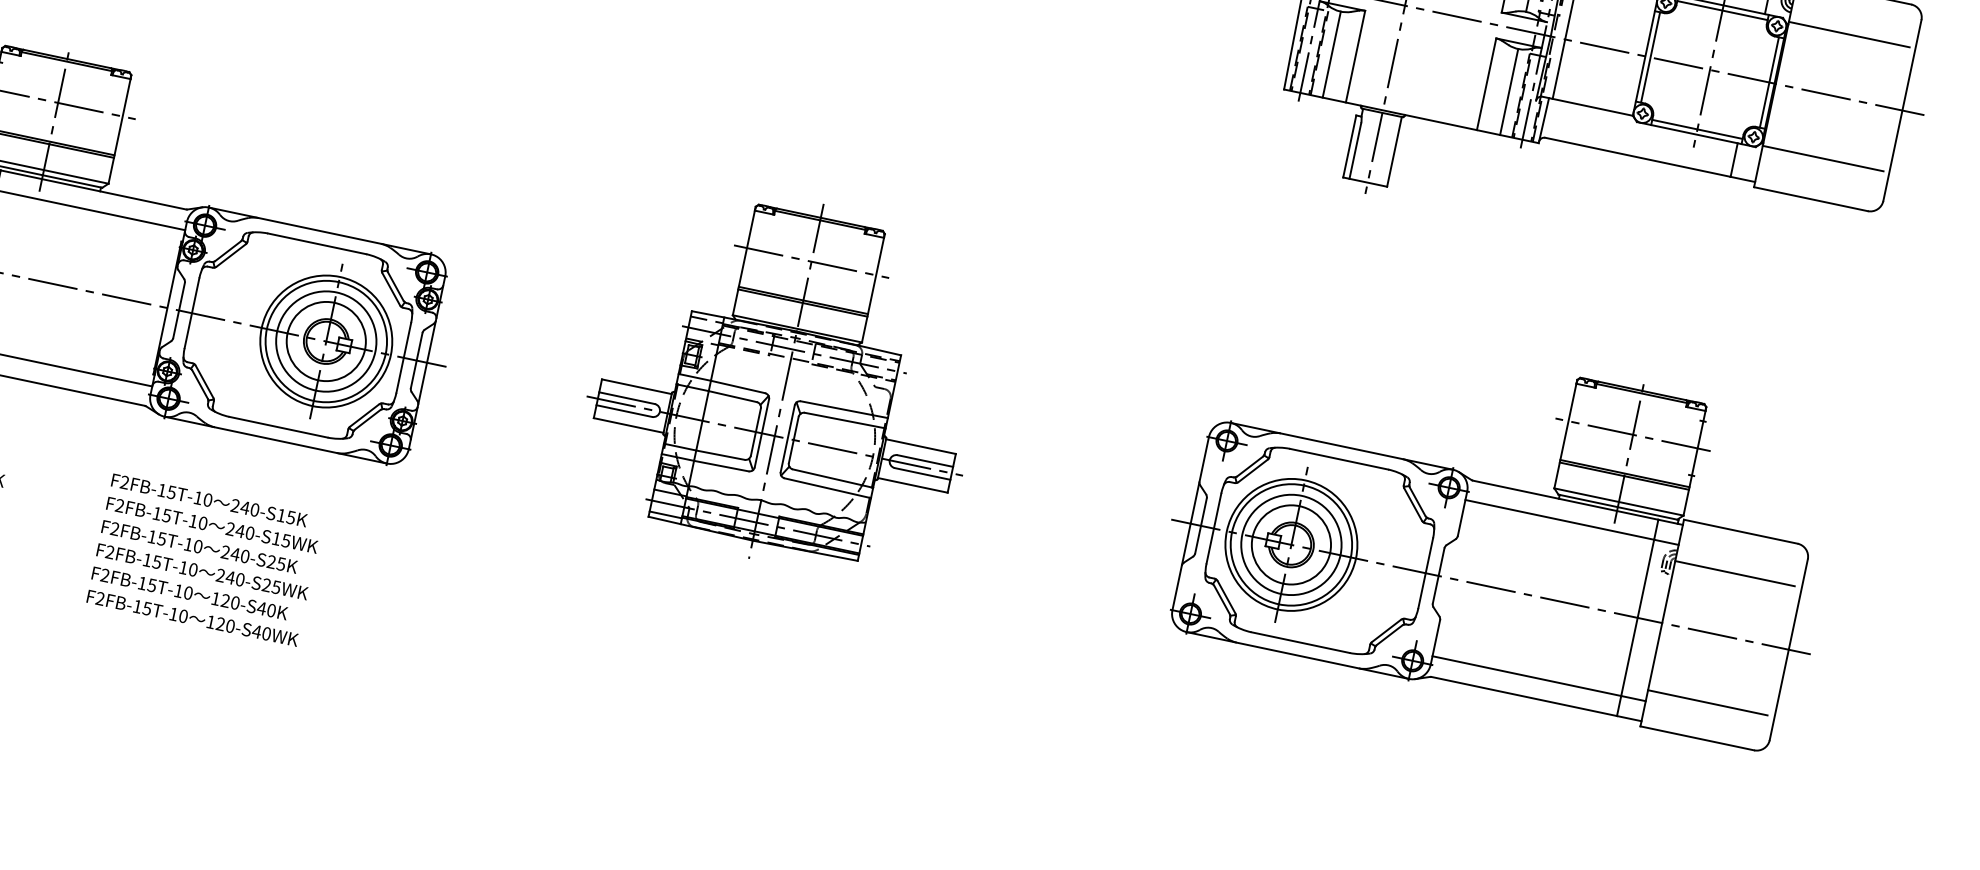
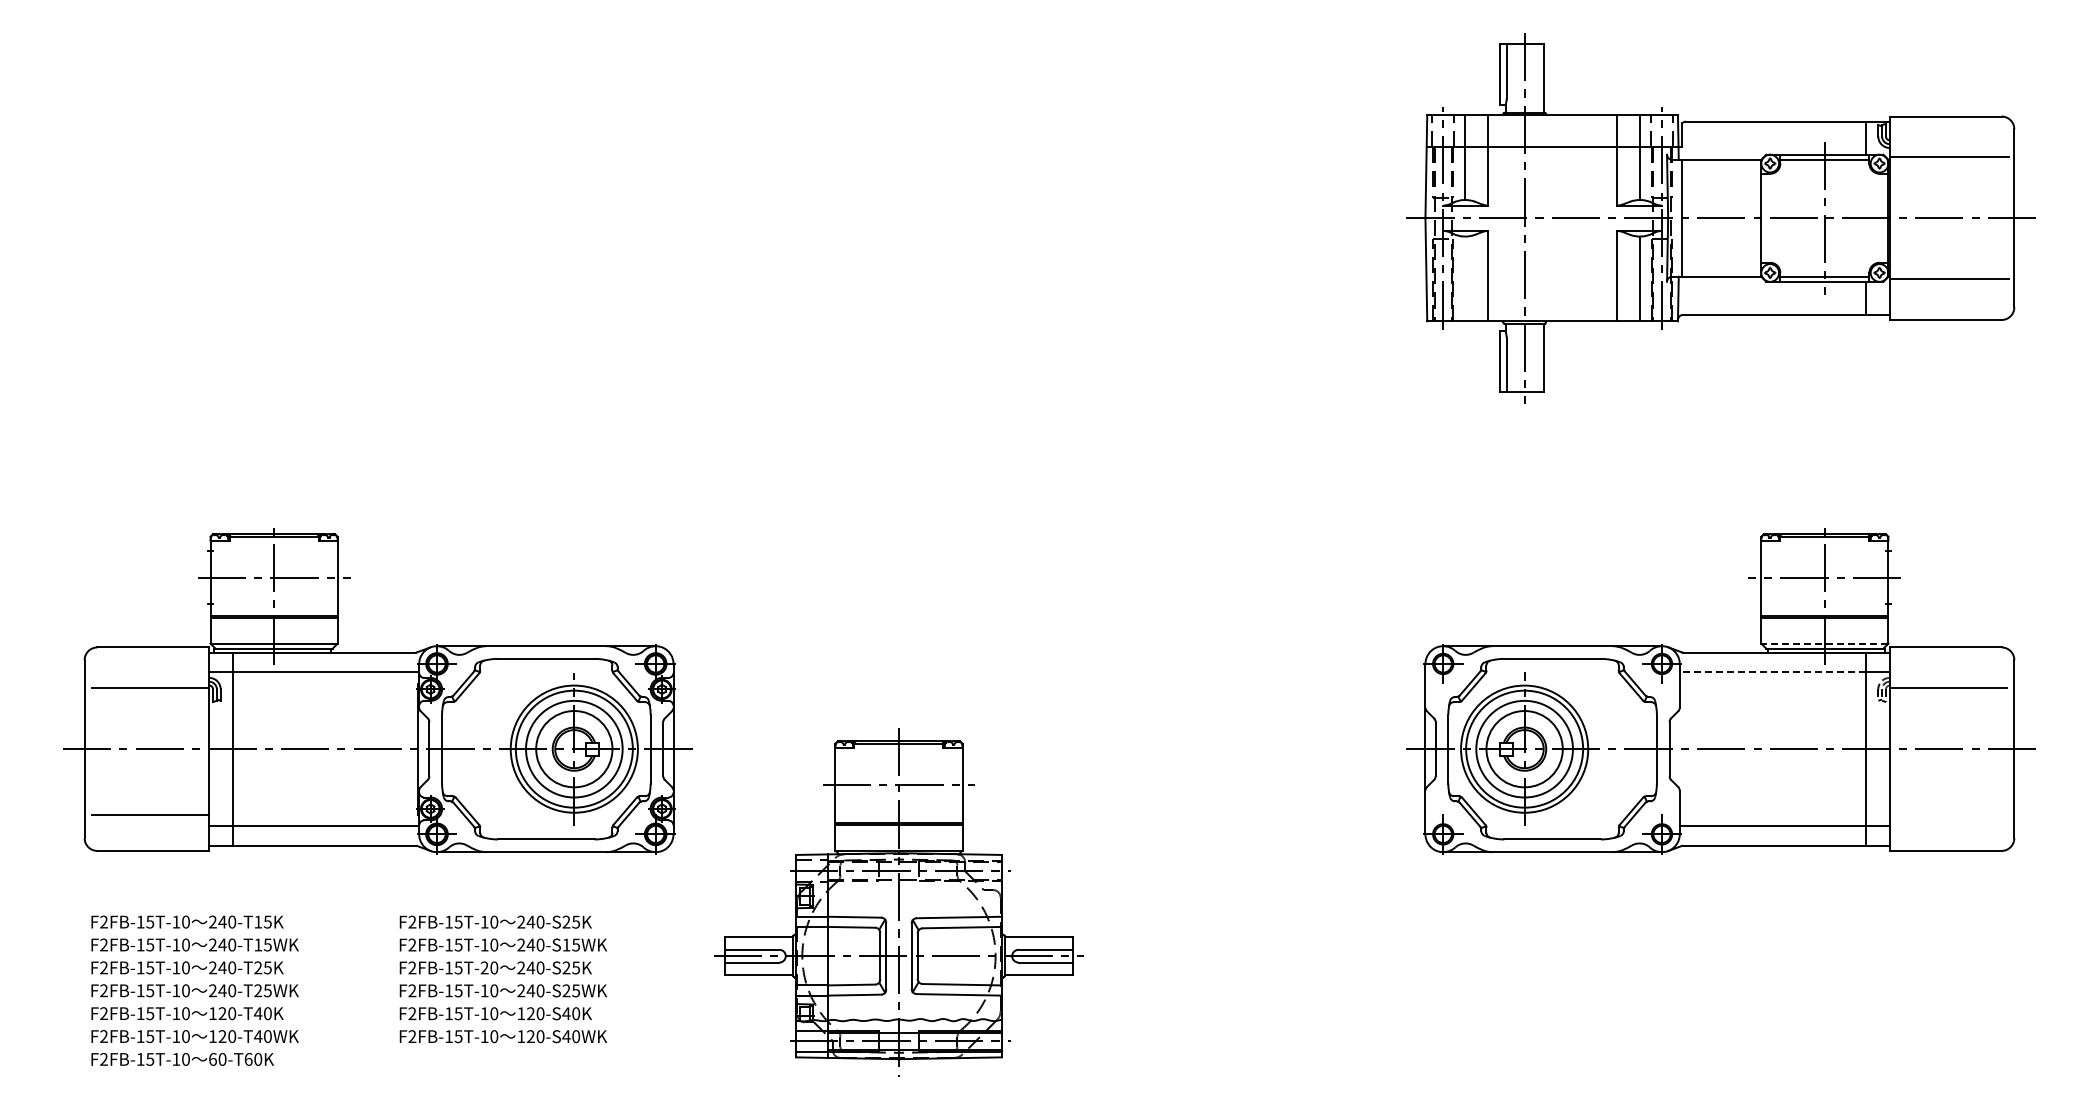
line: (1332, 54) -> (1465, 278), removed
line: (1650, 56) -> (1766, 217), removed
line: (1769, 81) -> (1883, 217), removed
part: (785, 381) -> (898, 902), moved
line: (1618, 501) -> (1824, 643), solid -> dashed
text: (281, 514) -> (566, 921), 240-S15K -> 240-S25K
line: (1559, 520) -> (1772, 672), solid -> dashed
text: (188, 544) -> (484, 967), F2FB-15T-10 -> F2FB-15T-20
line: (1707, 702) -> (1948, 815), removed

